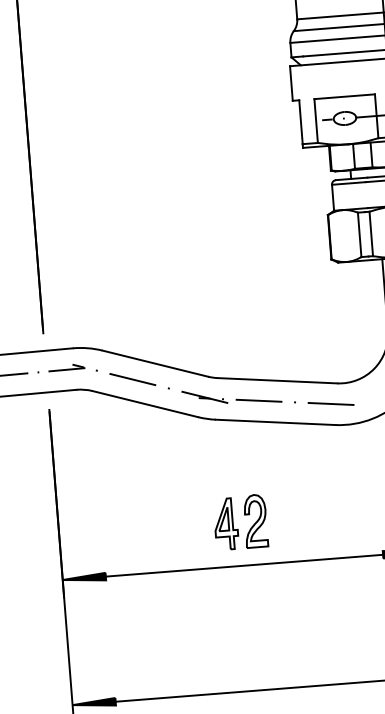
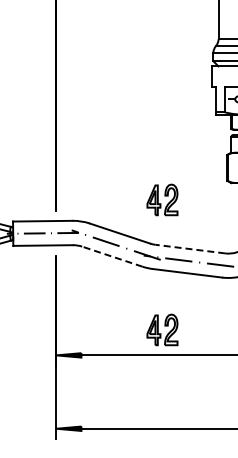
part: (223, 299) -> (162, 199), added
line: (275, 381) -> (189, 249), solid -> dashed
line: (145, 403) -> (112, 256), solid -> dashed

